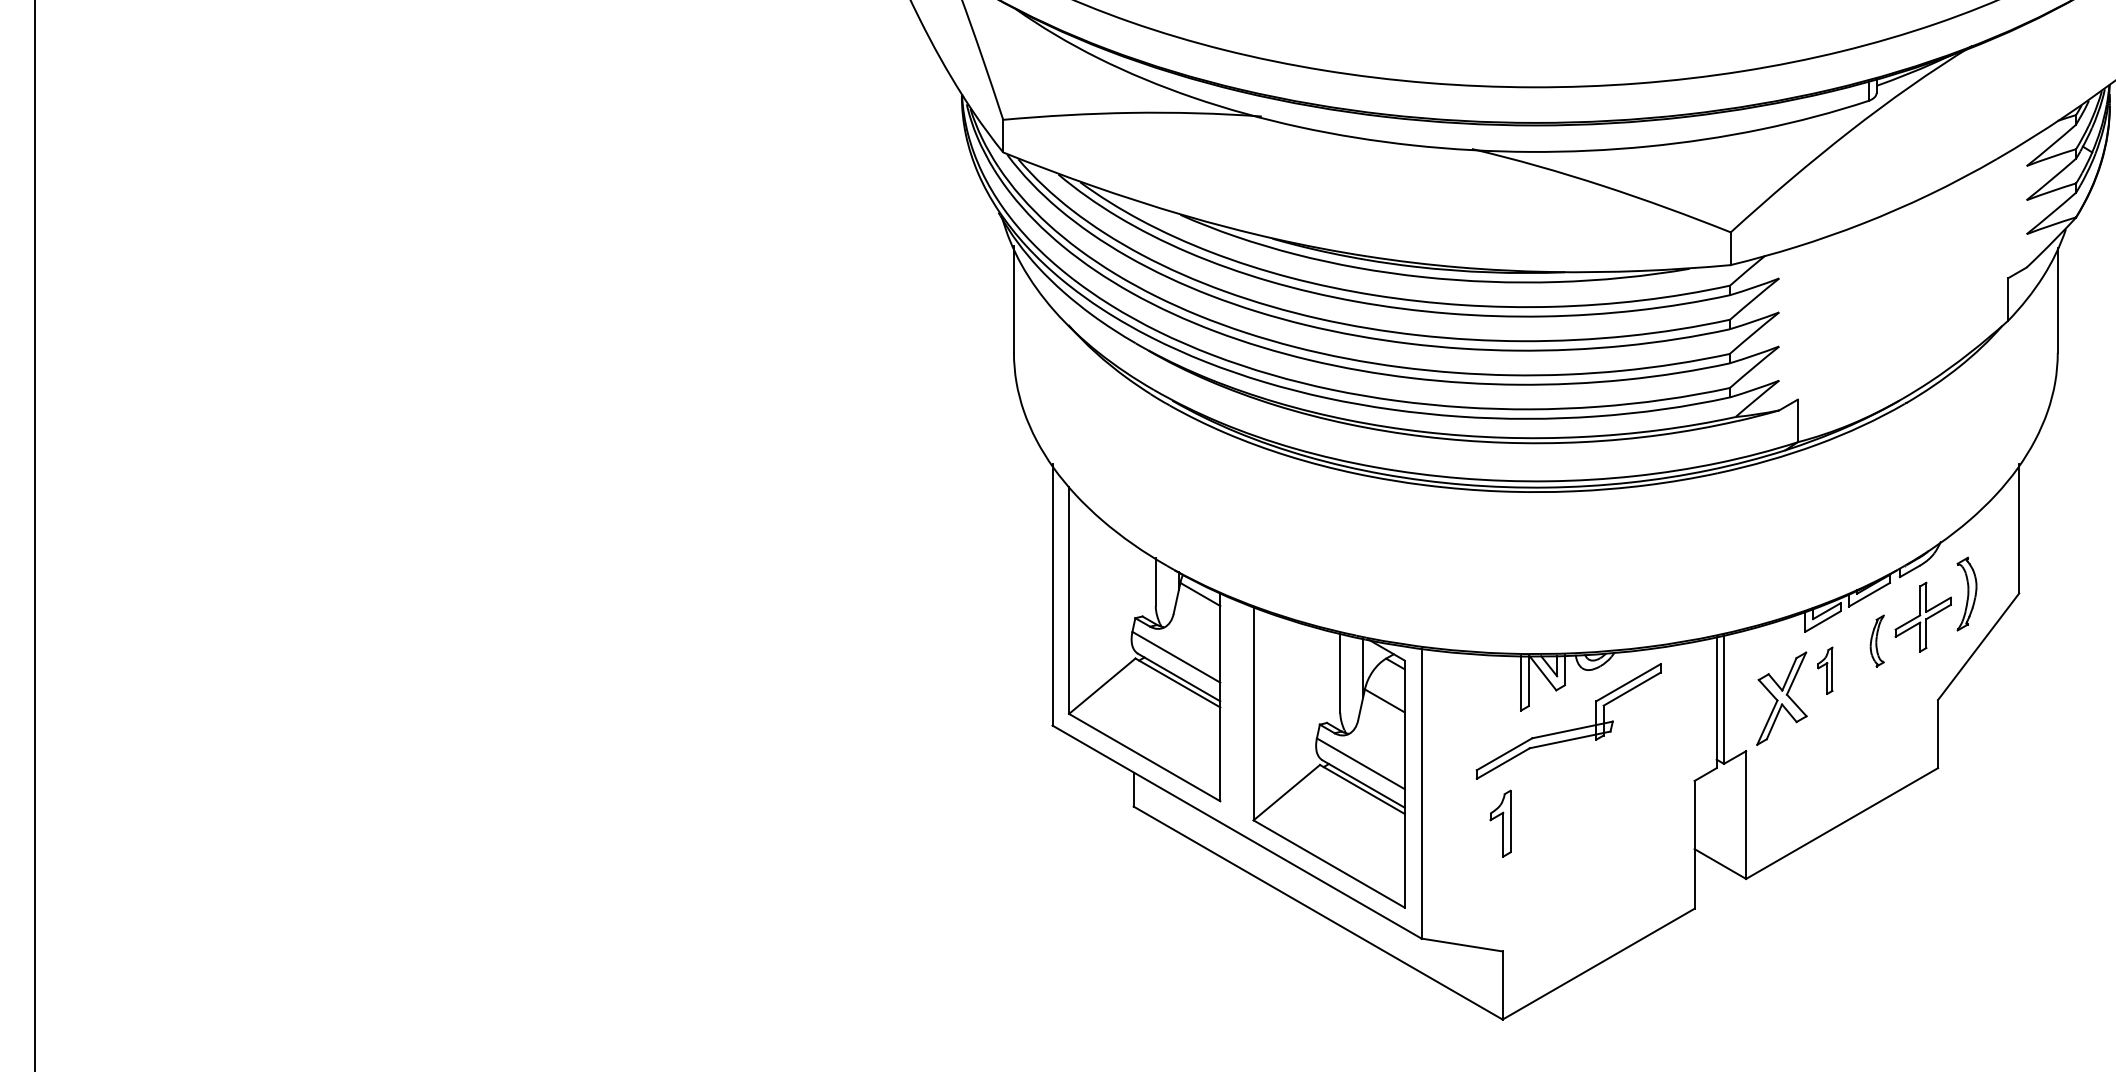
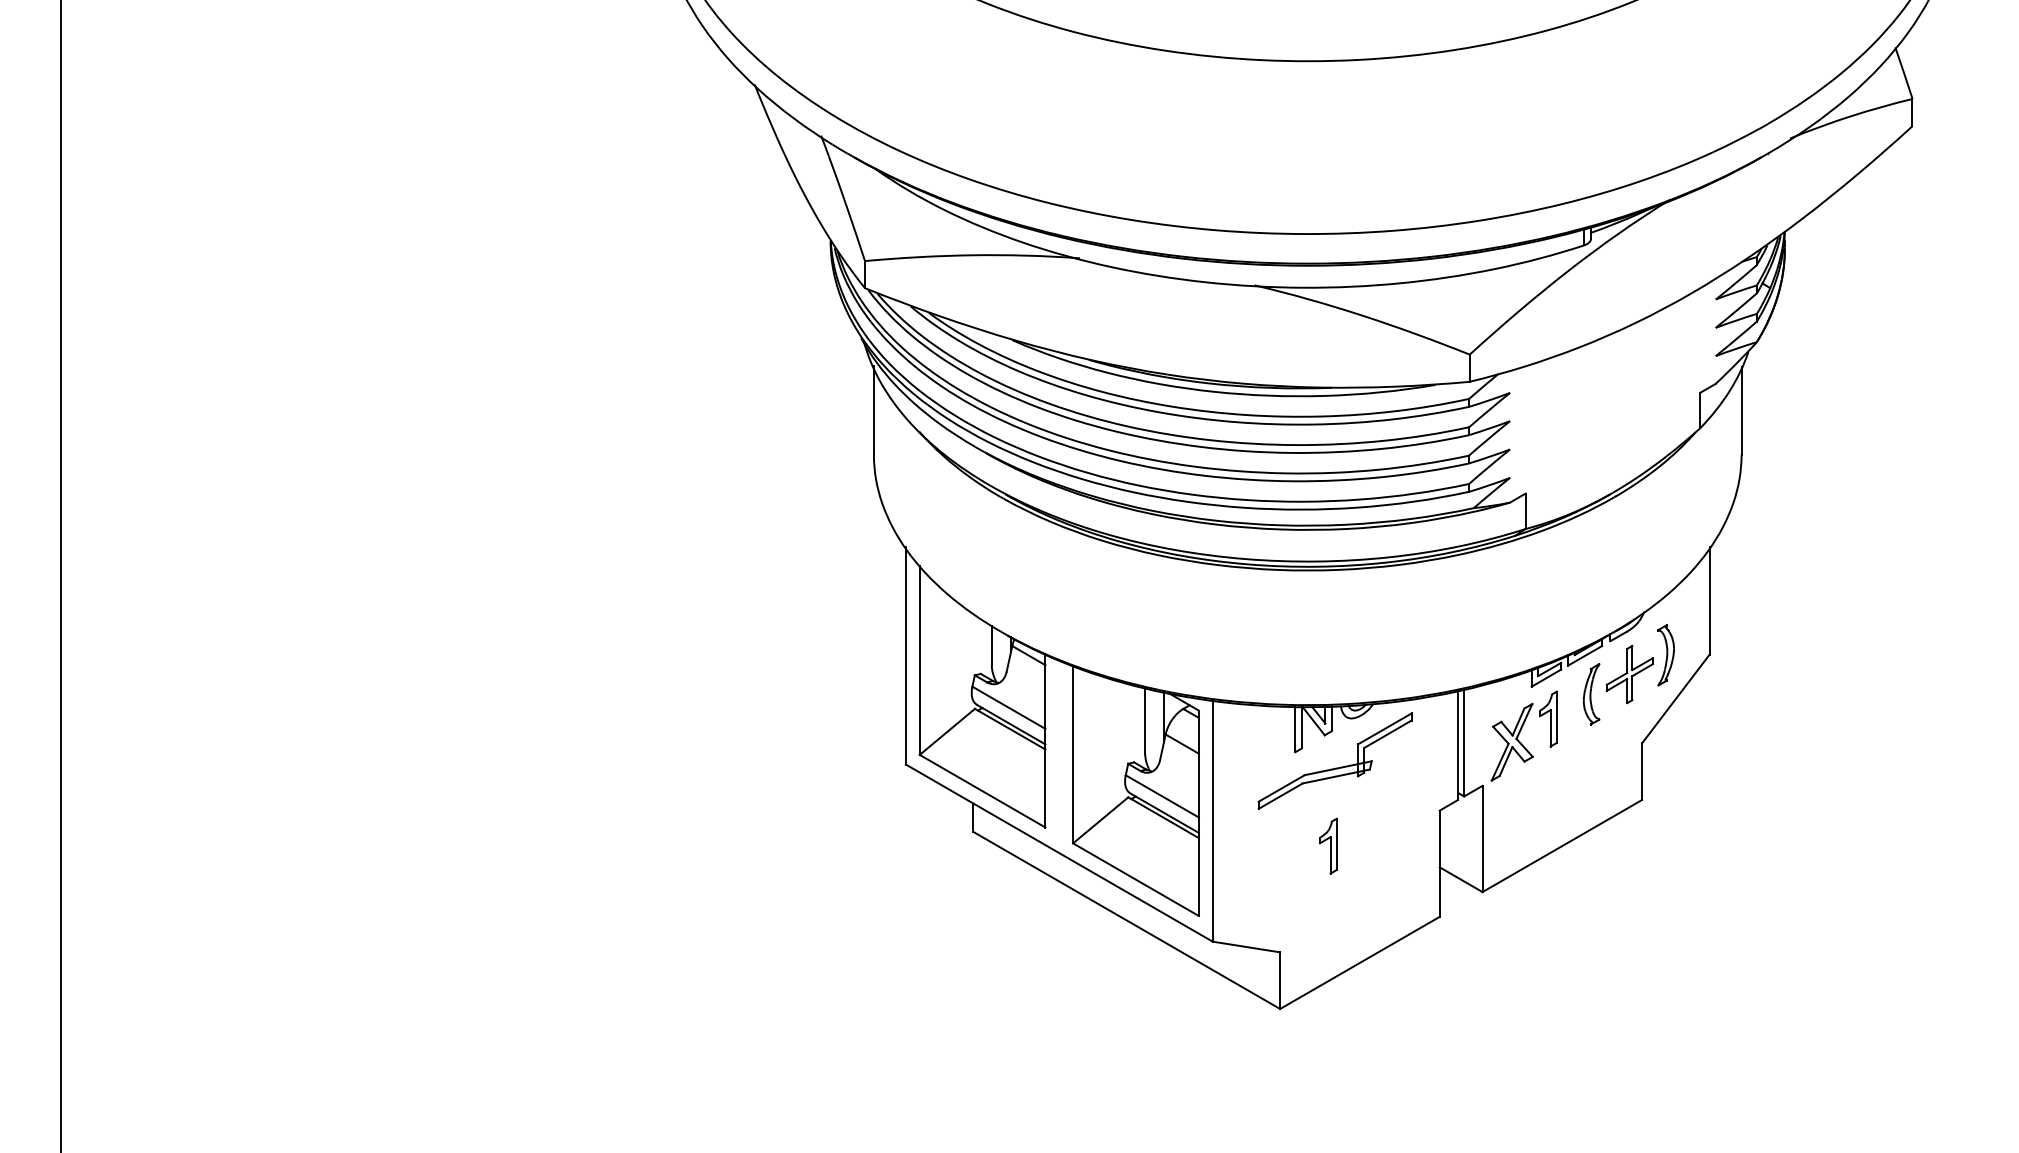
part: (1877, 641) -> (1591, 694), size x1.43
part: (1825, 670) -> (1548, 718), size x1.43
part: (1500, 822) -> (1328, 845), moved

